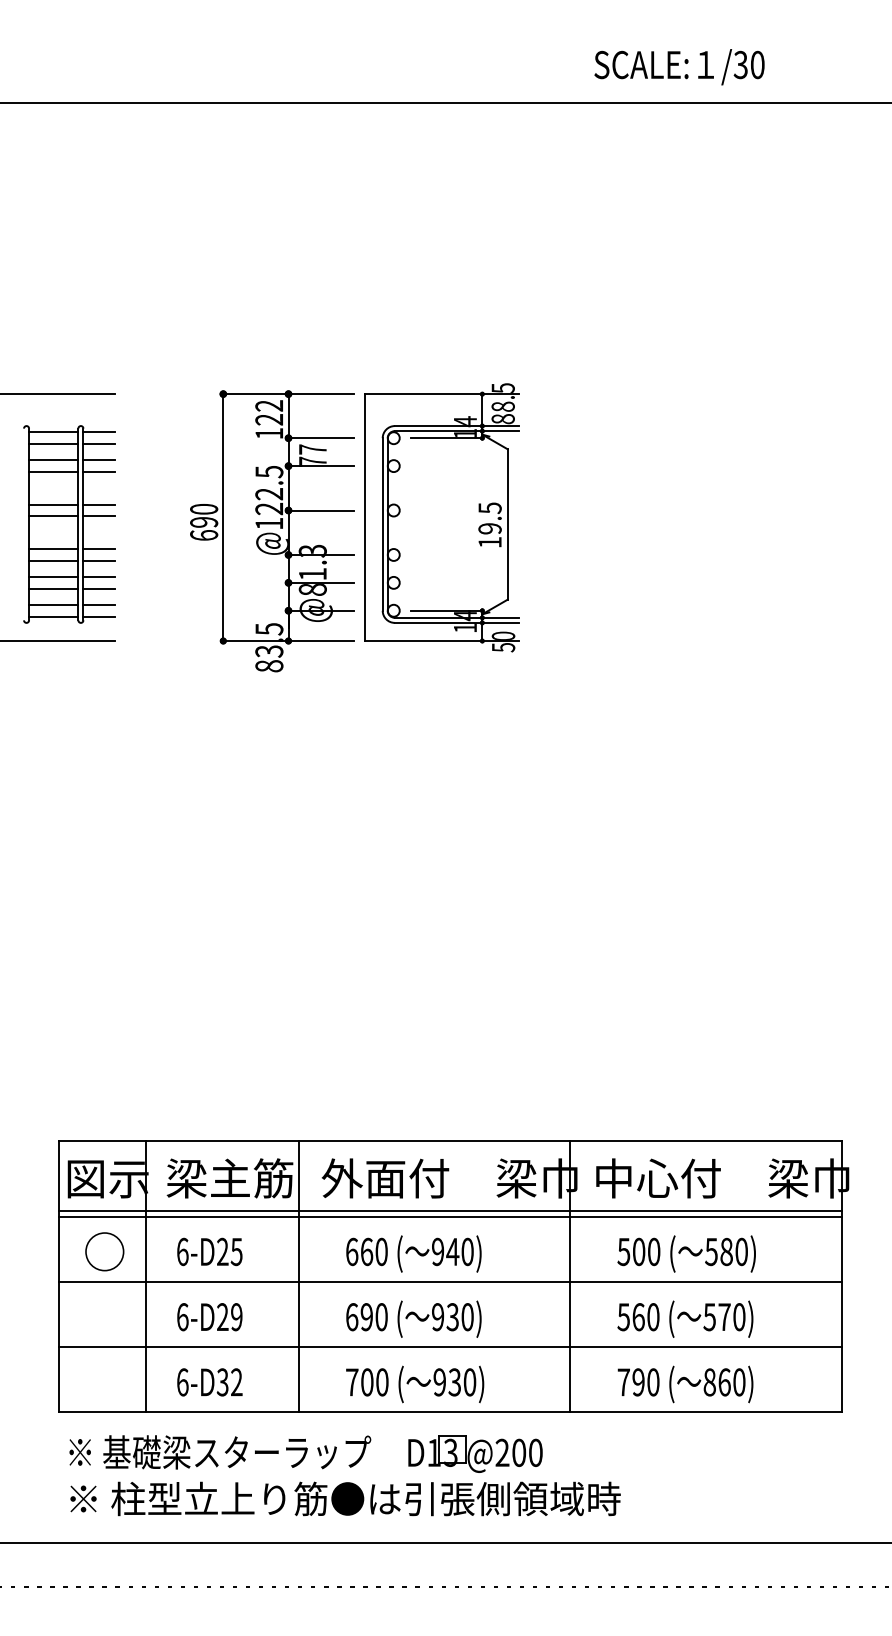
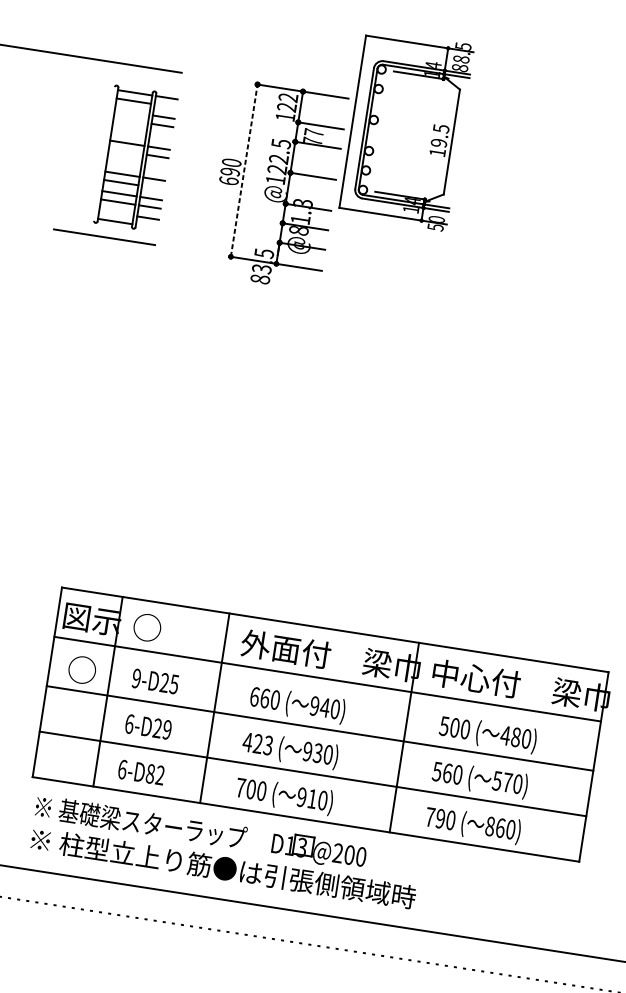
line: (98, 444) -> (165, 106), removed
line: (53, 460) -> (131, 112), removed
line: (53, 472) -> (130, 120), removed
line: (53, 516) -> (125, 151), removed
line: (223, 517) -> (244, 170), solid -> dashed
part: (441, 517) -> (406, 130), moved
line: (98, 560) -> (152, 187), removed
line: (53, 604) -> (116, 212), removed
line: (98, 616) -> (146, 226), removed
text: (229, 1178) -> (177, 632), 梁主筋 -> ○
line: (450, 1216) -> (327, 682), removed
text: (182, 1251) -> (136, 678), 6-D25 -> 9-D25
text: (711, 1252) -> (505, 736), 580) -> 480)
text: (366, 1317) -> (257, 744), 690 -> 423
text: (222, 1382) -> (150, 773), 6-D32 -> 6-D82
text: (454, 1382) -> (312, 799), 930) -> 910)

